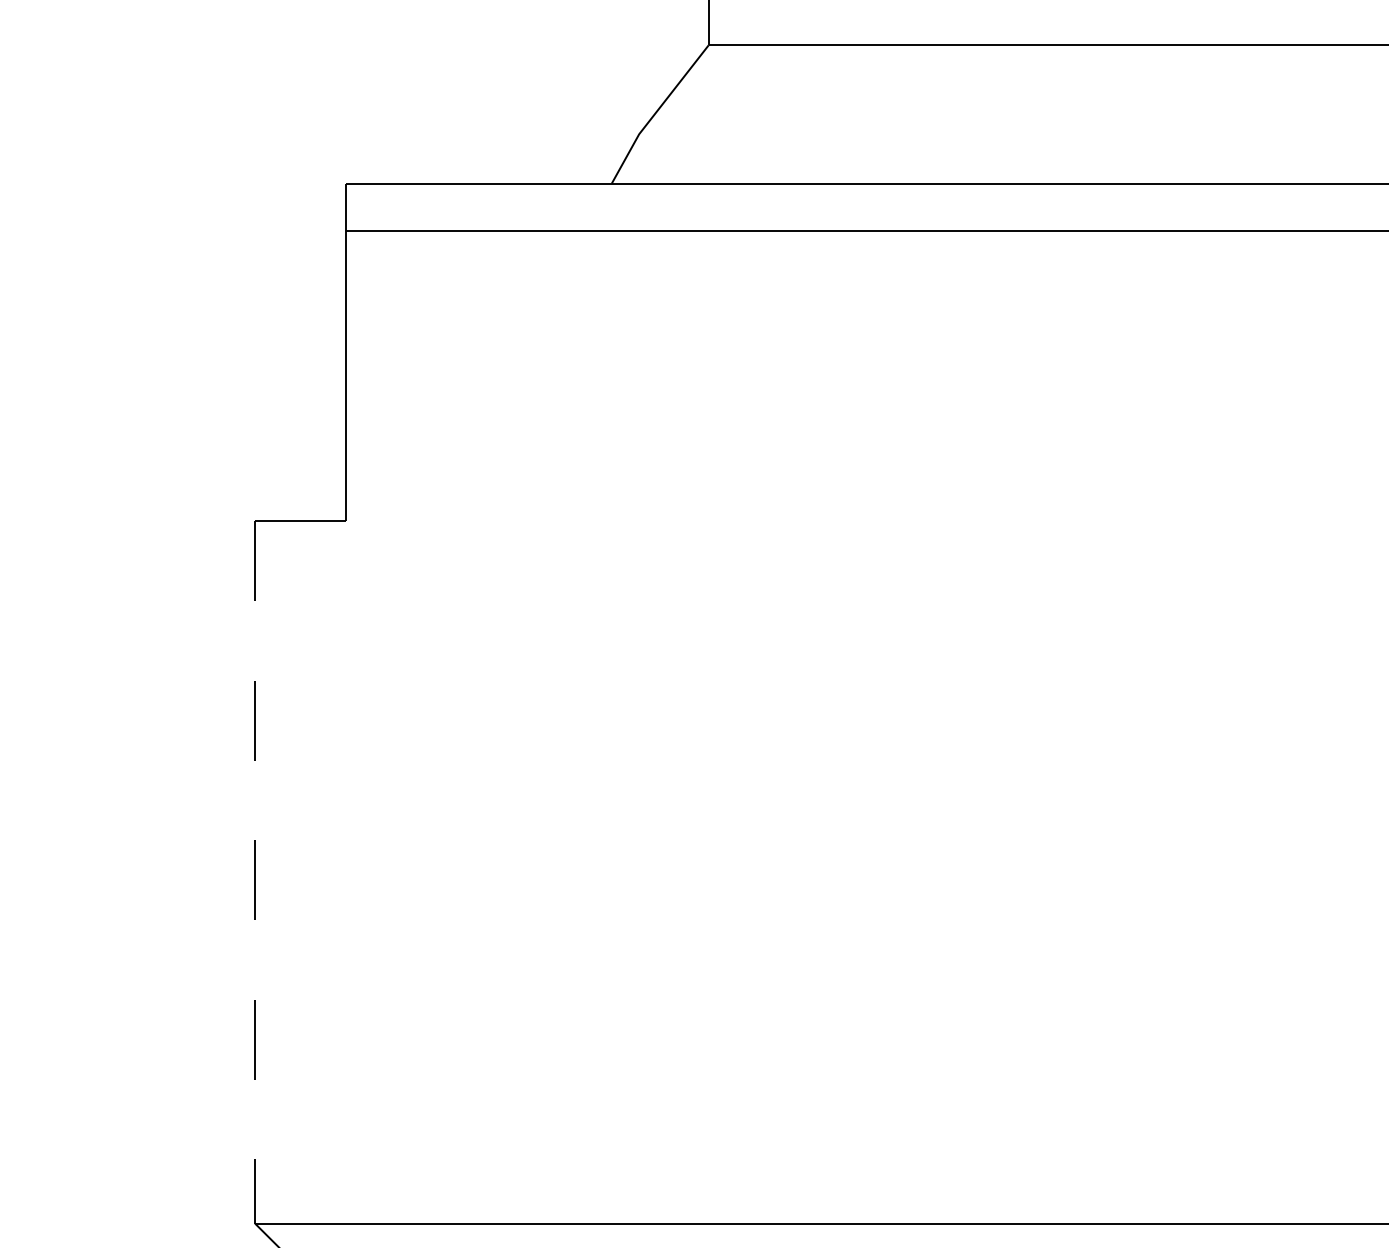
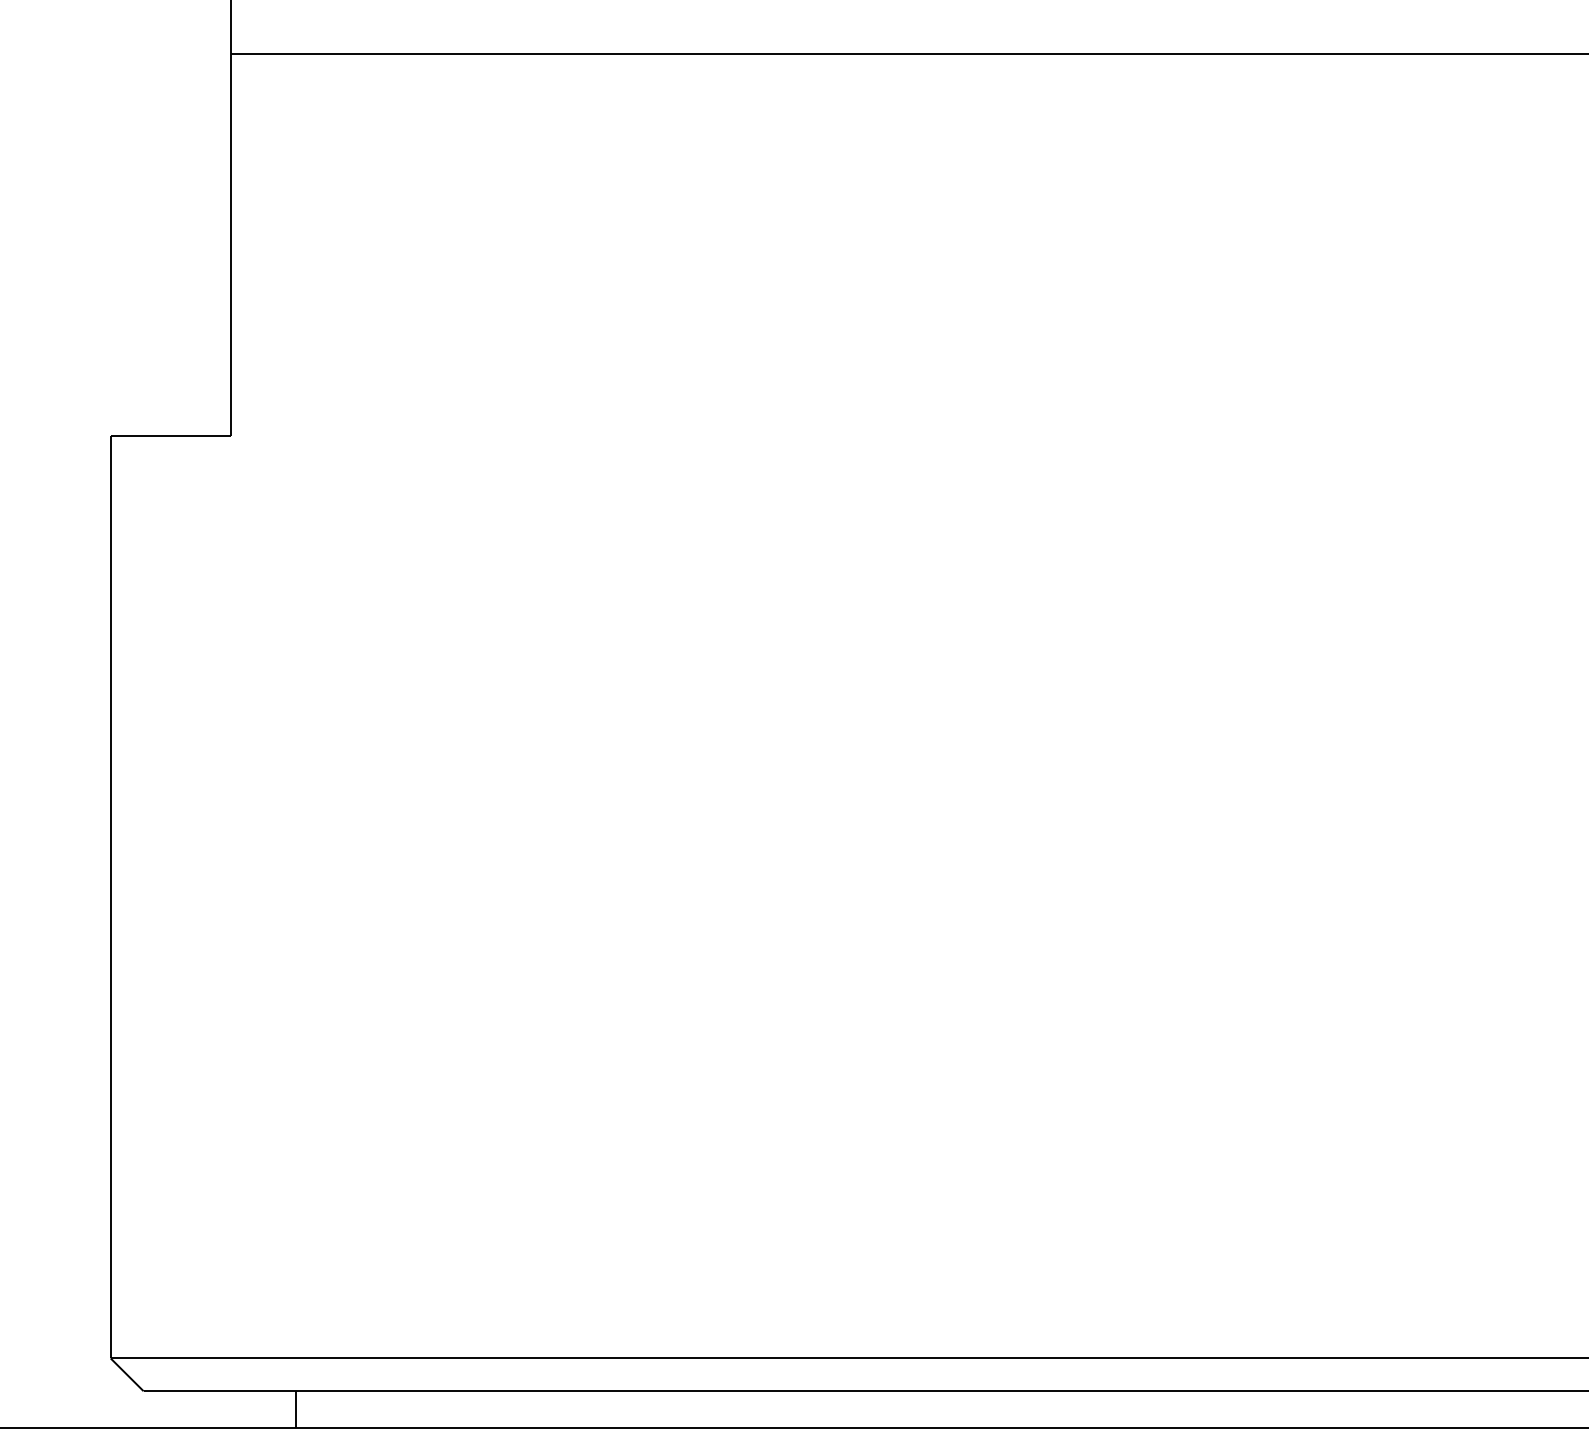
line: (255, 872) -> (111, 897), dashed -> solid

